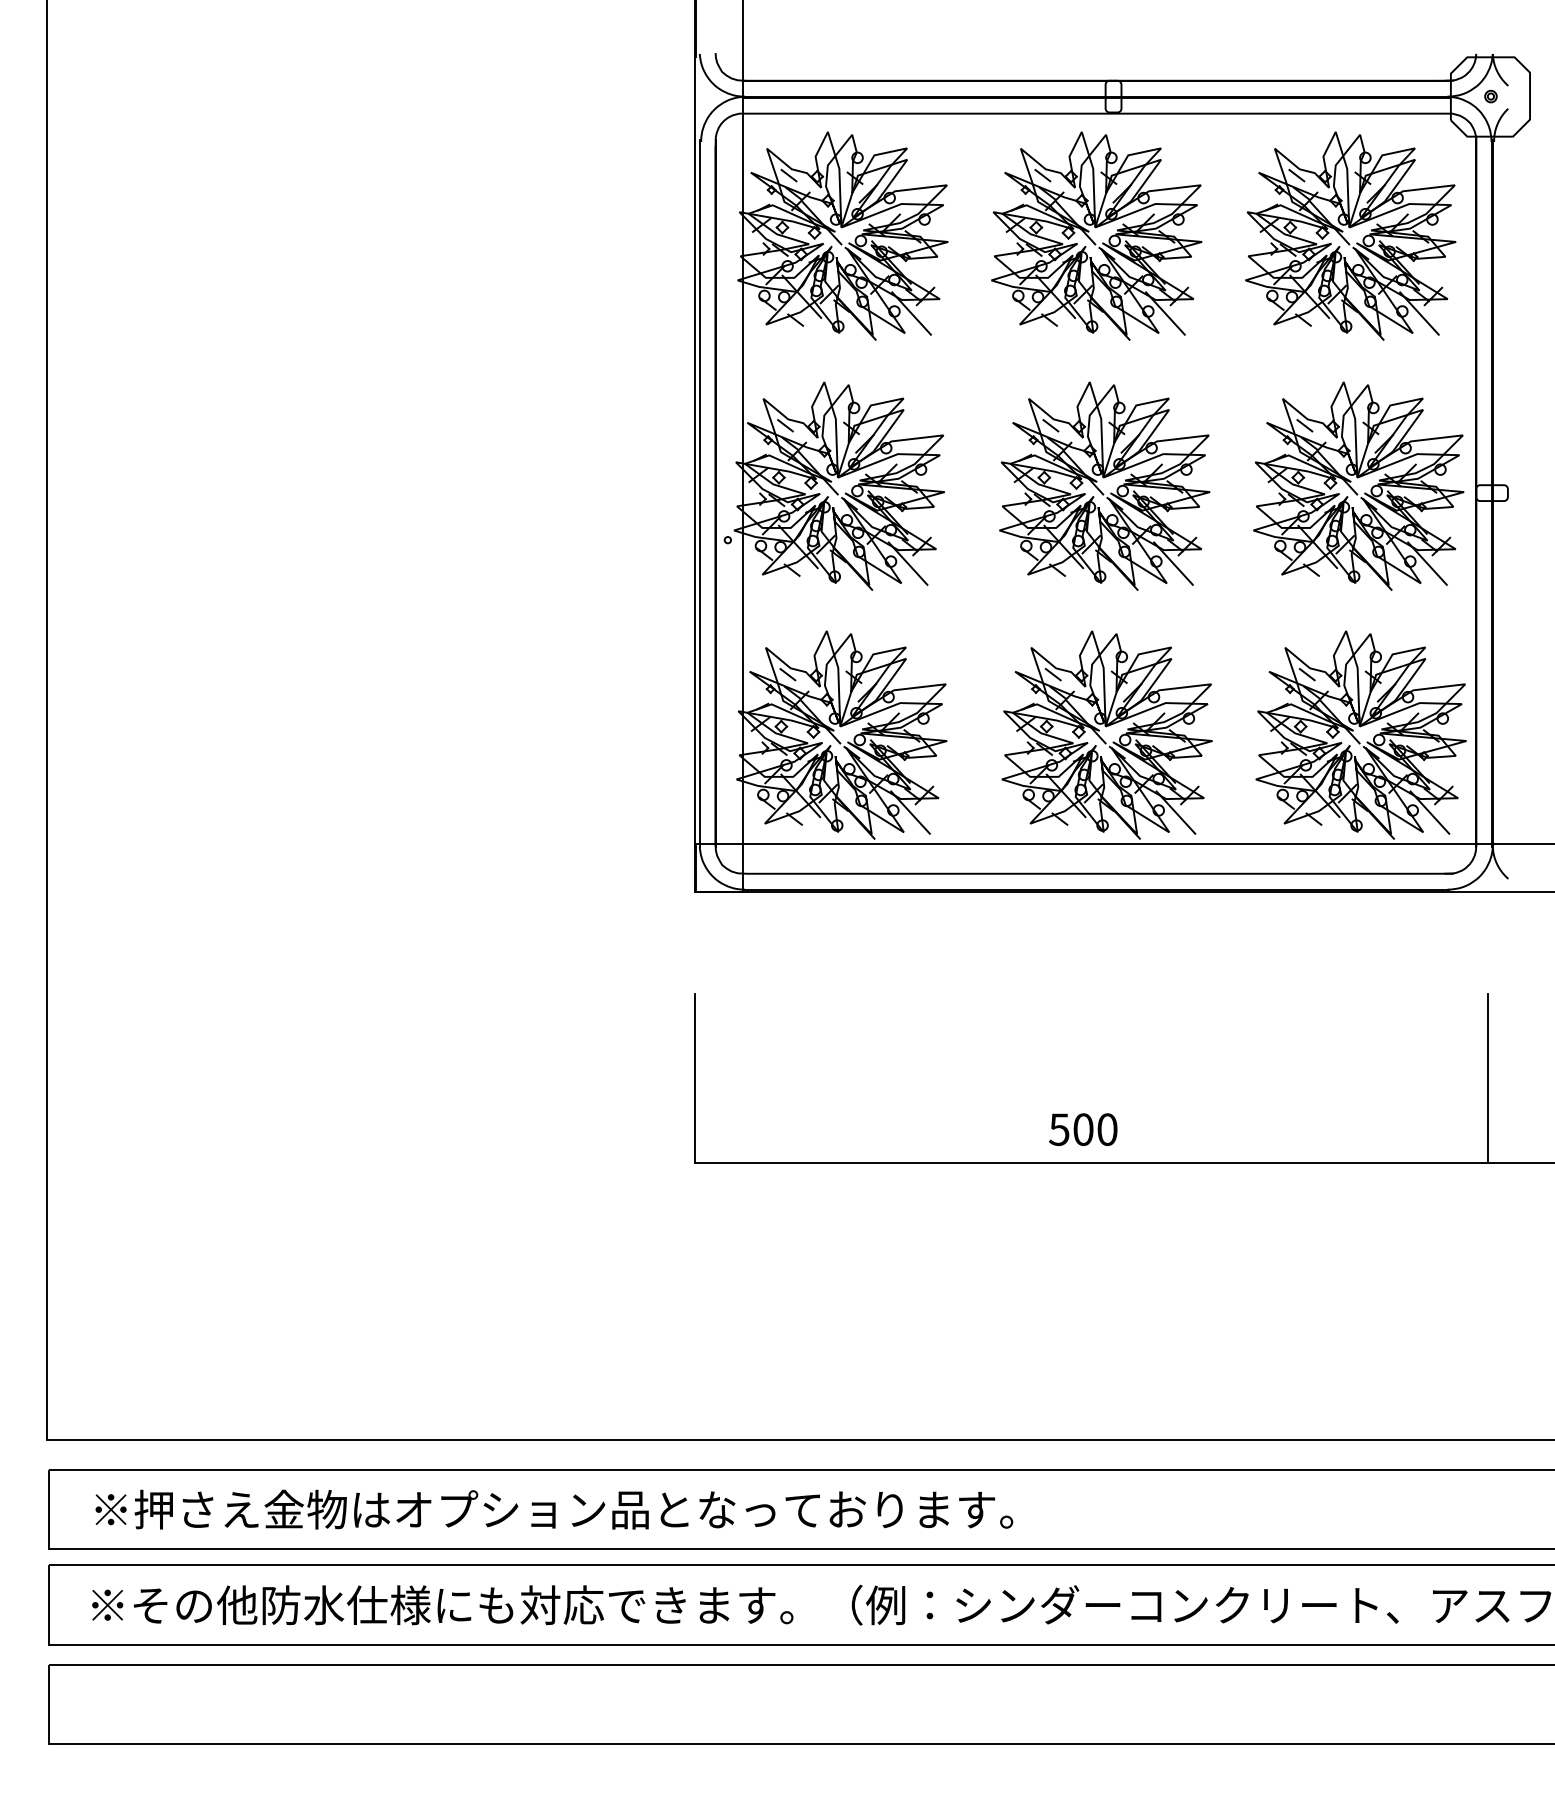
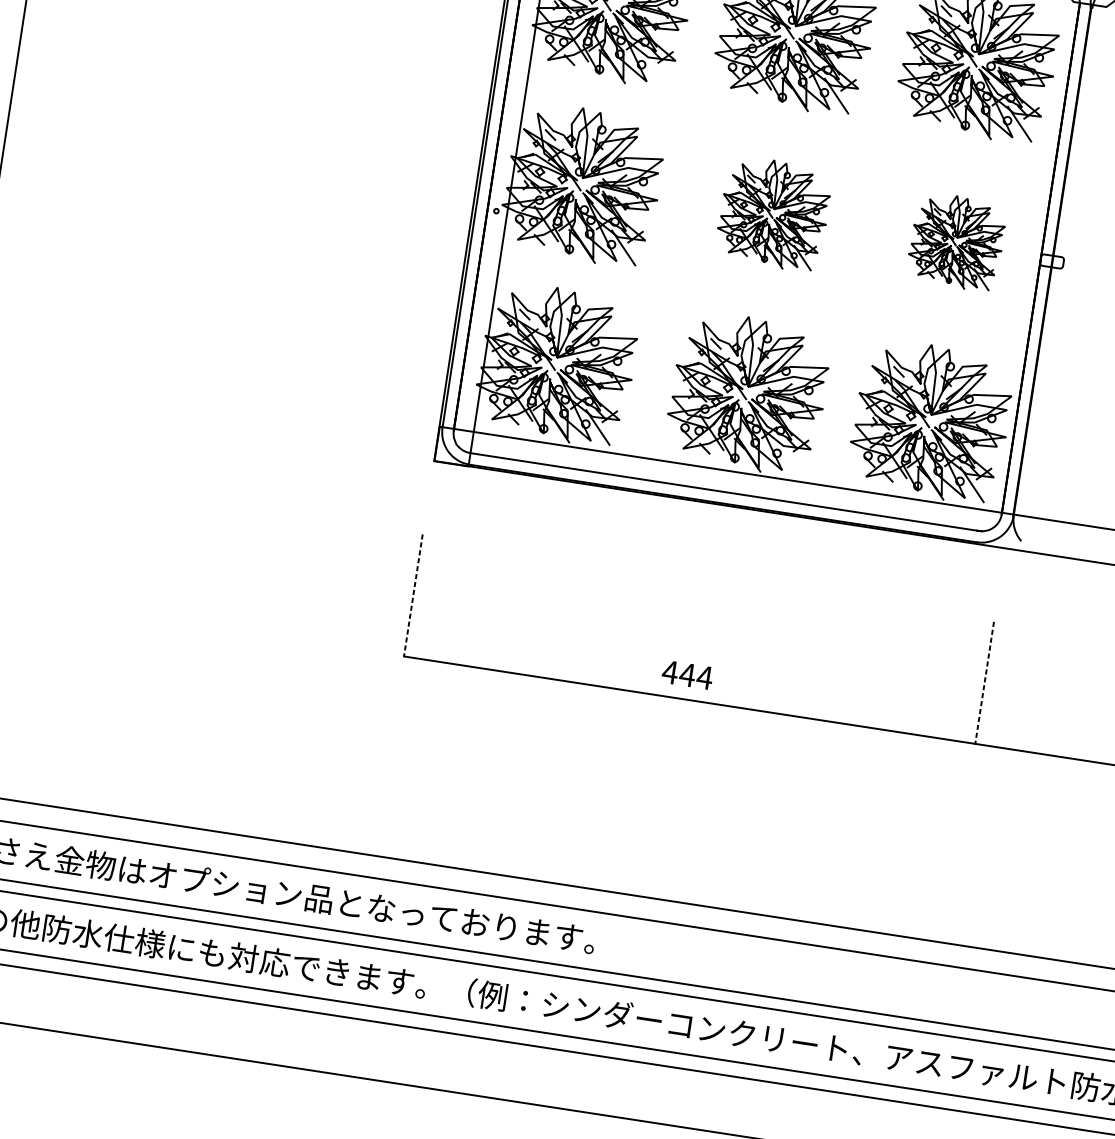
line: (911, 313) -> (653, 68), removed
part: (1104, 485) -> (773, 213), size x0.7
part: (1358, 485) -> (956, 241), size x0.6
line: (1175, 812) -> (788, 456), removed
line: (695, 1078) -> (413, 595), solid -> dashed
line: (1488, 1078) -> (985, 682), solid -> dashed
text: (1083, 1129) -> (687, 674), 500 -> 444

